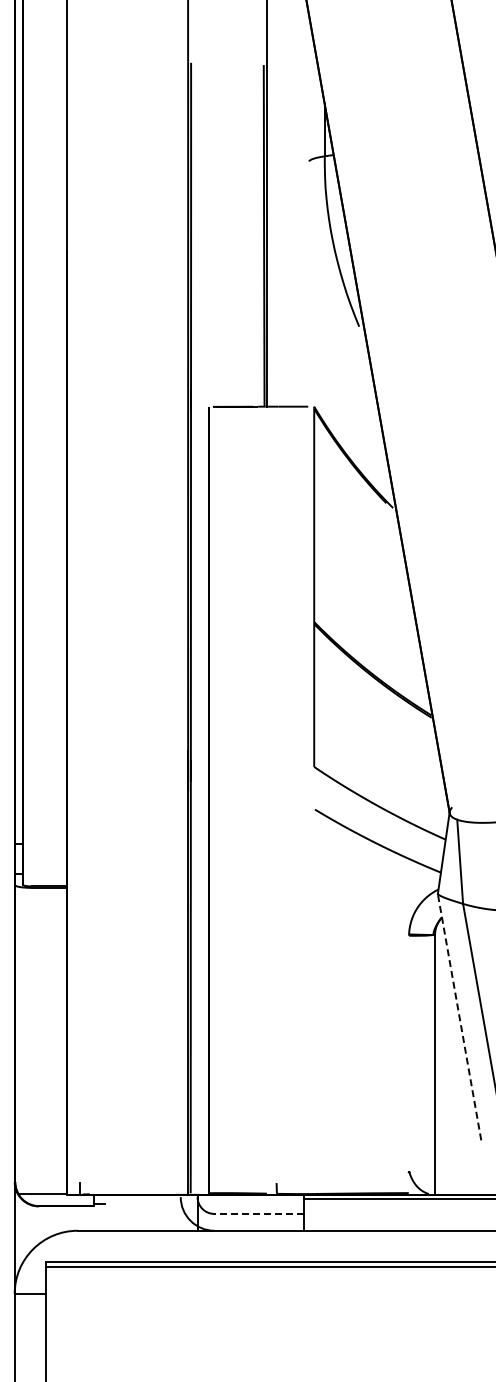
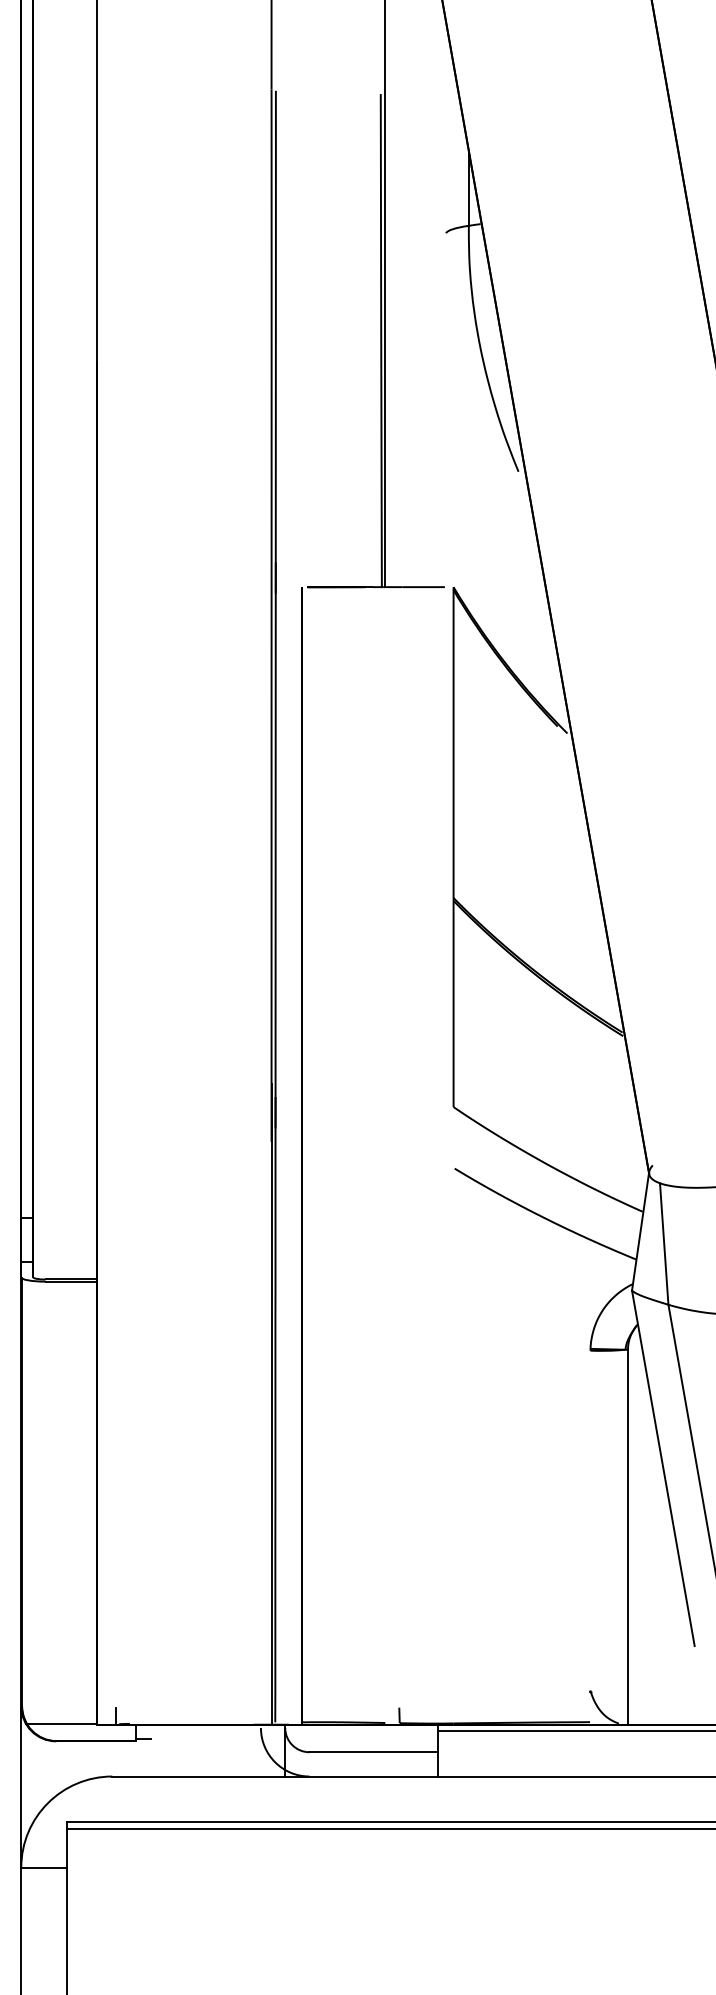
line: (459, 1016) -> (663, 1467), dashed -> solid
line: (259, 1213) -> (374, 1751), dashed -> solid

